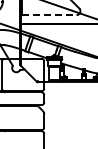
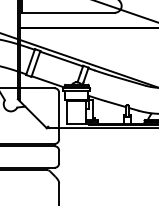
line: (50, 15) -> (69, 13), dashed -> solid

